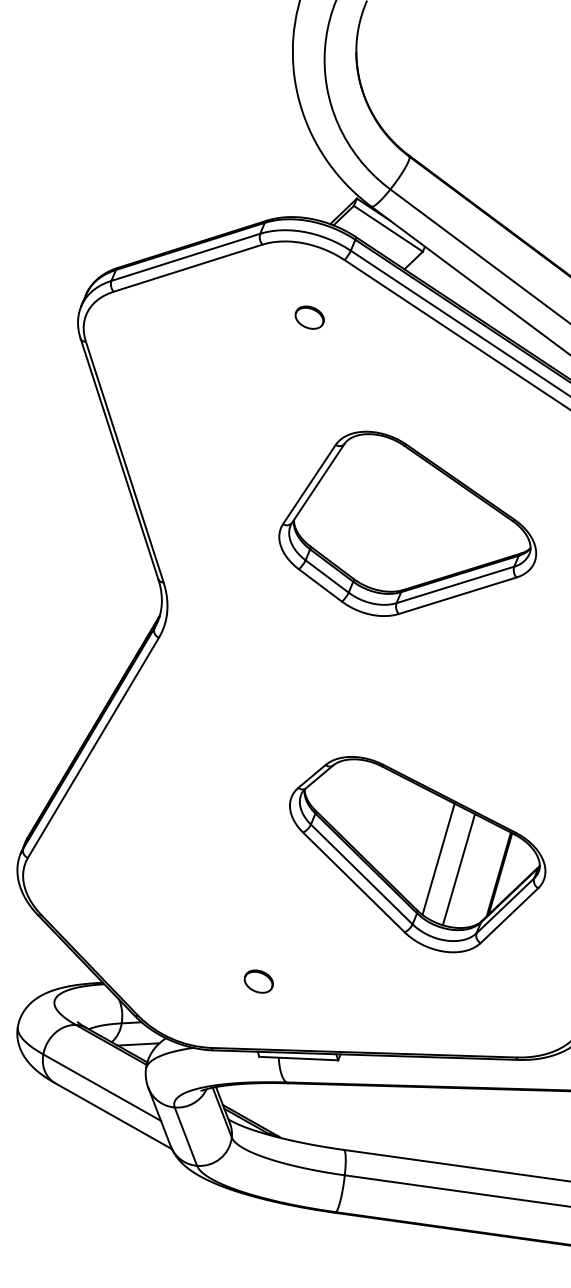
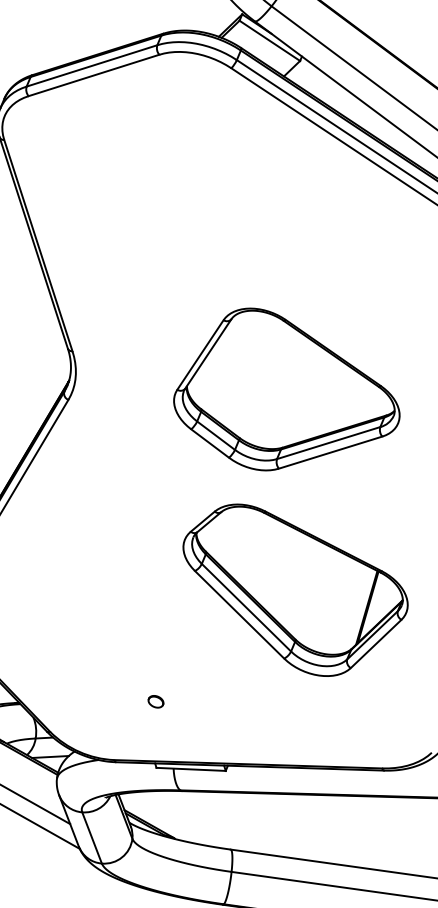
part: (309, 317) -> (200, 118), removed
part: (407, 523) -> (286, 389), moved
line: (438, 858) -> (313, 593), removed
line: (458, 869) -> (331, 603), removed
part: (258, 981) -> (155, 701), size x0.6

